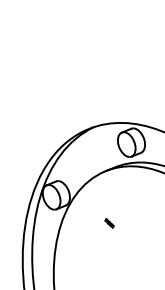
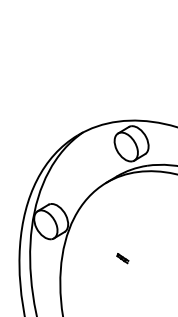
part: (109, 223) -> (122, 258), moved

